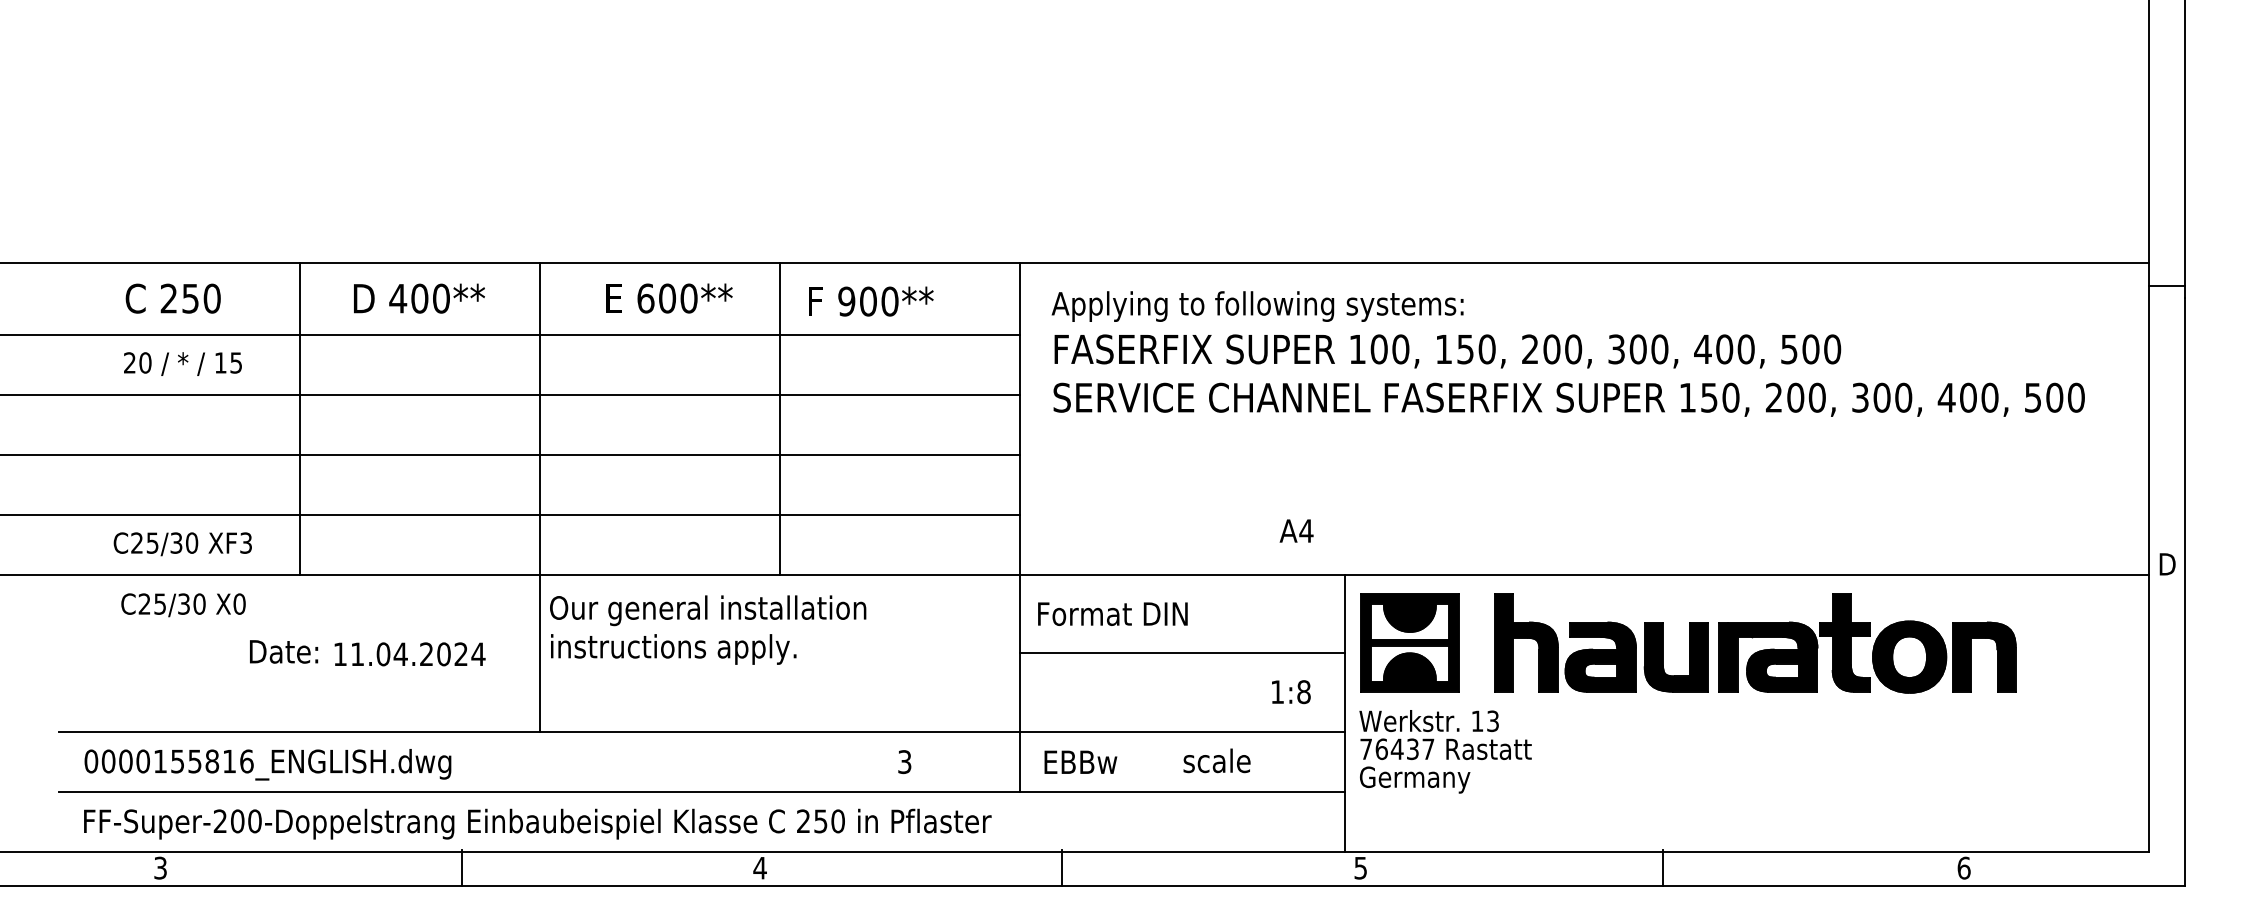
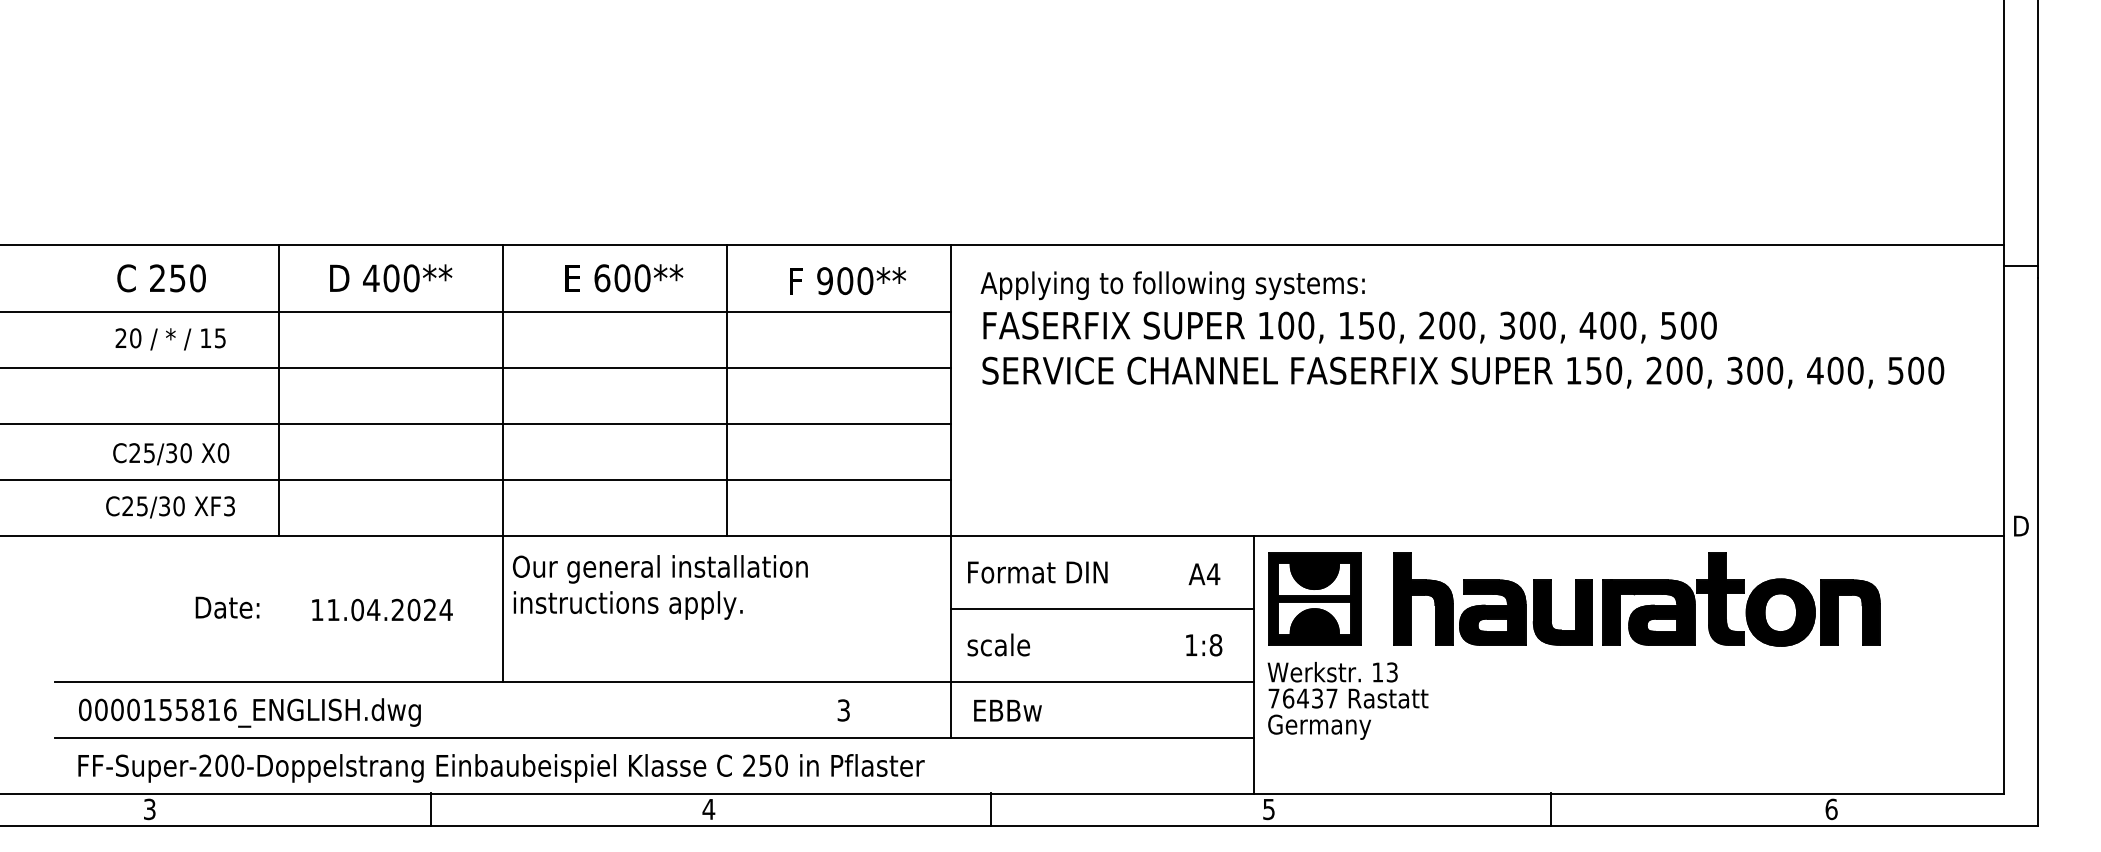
text: (871, 301) -> (848, 280), moved
text: (1296, 530) -> (1204, 573), moved
text: (183, 605) -> (171, 454), moved
text: (284, 651) -> (228, 607), moved
text: (1216, 760) -> (998, 644), moved

